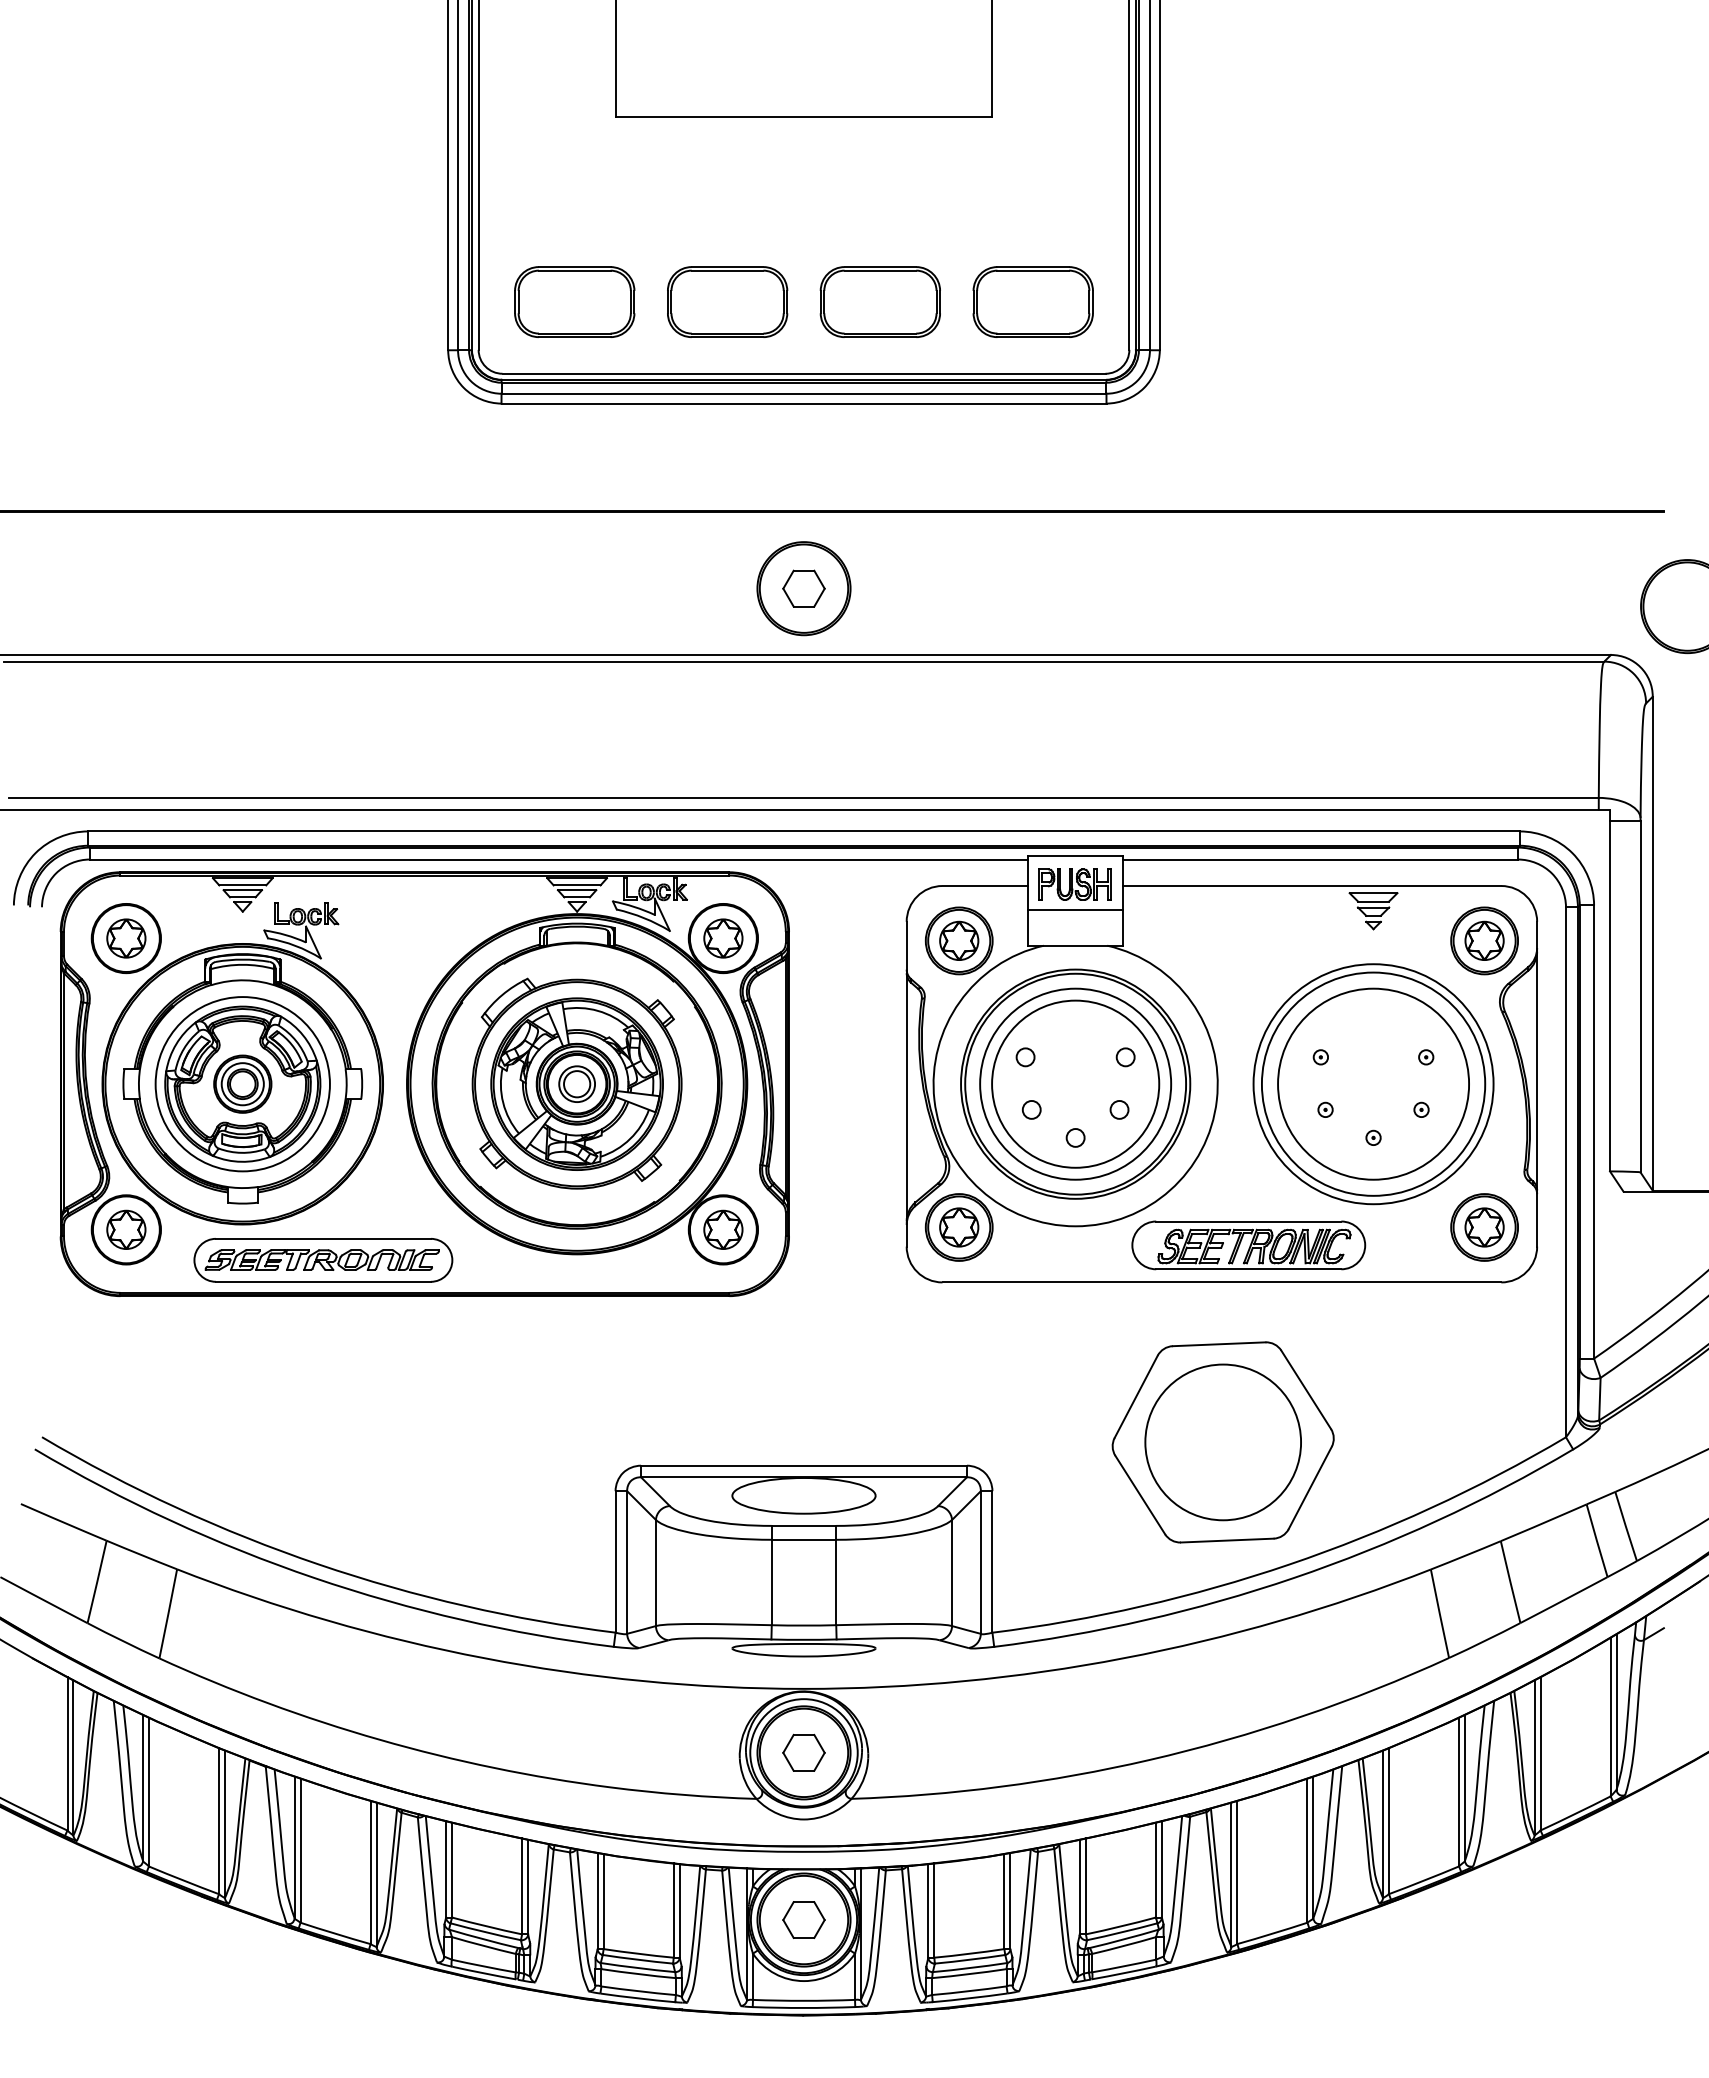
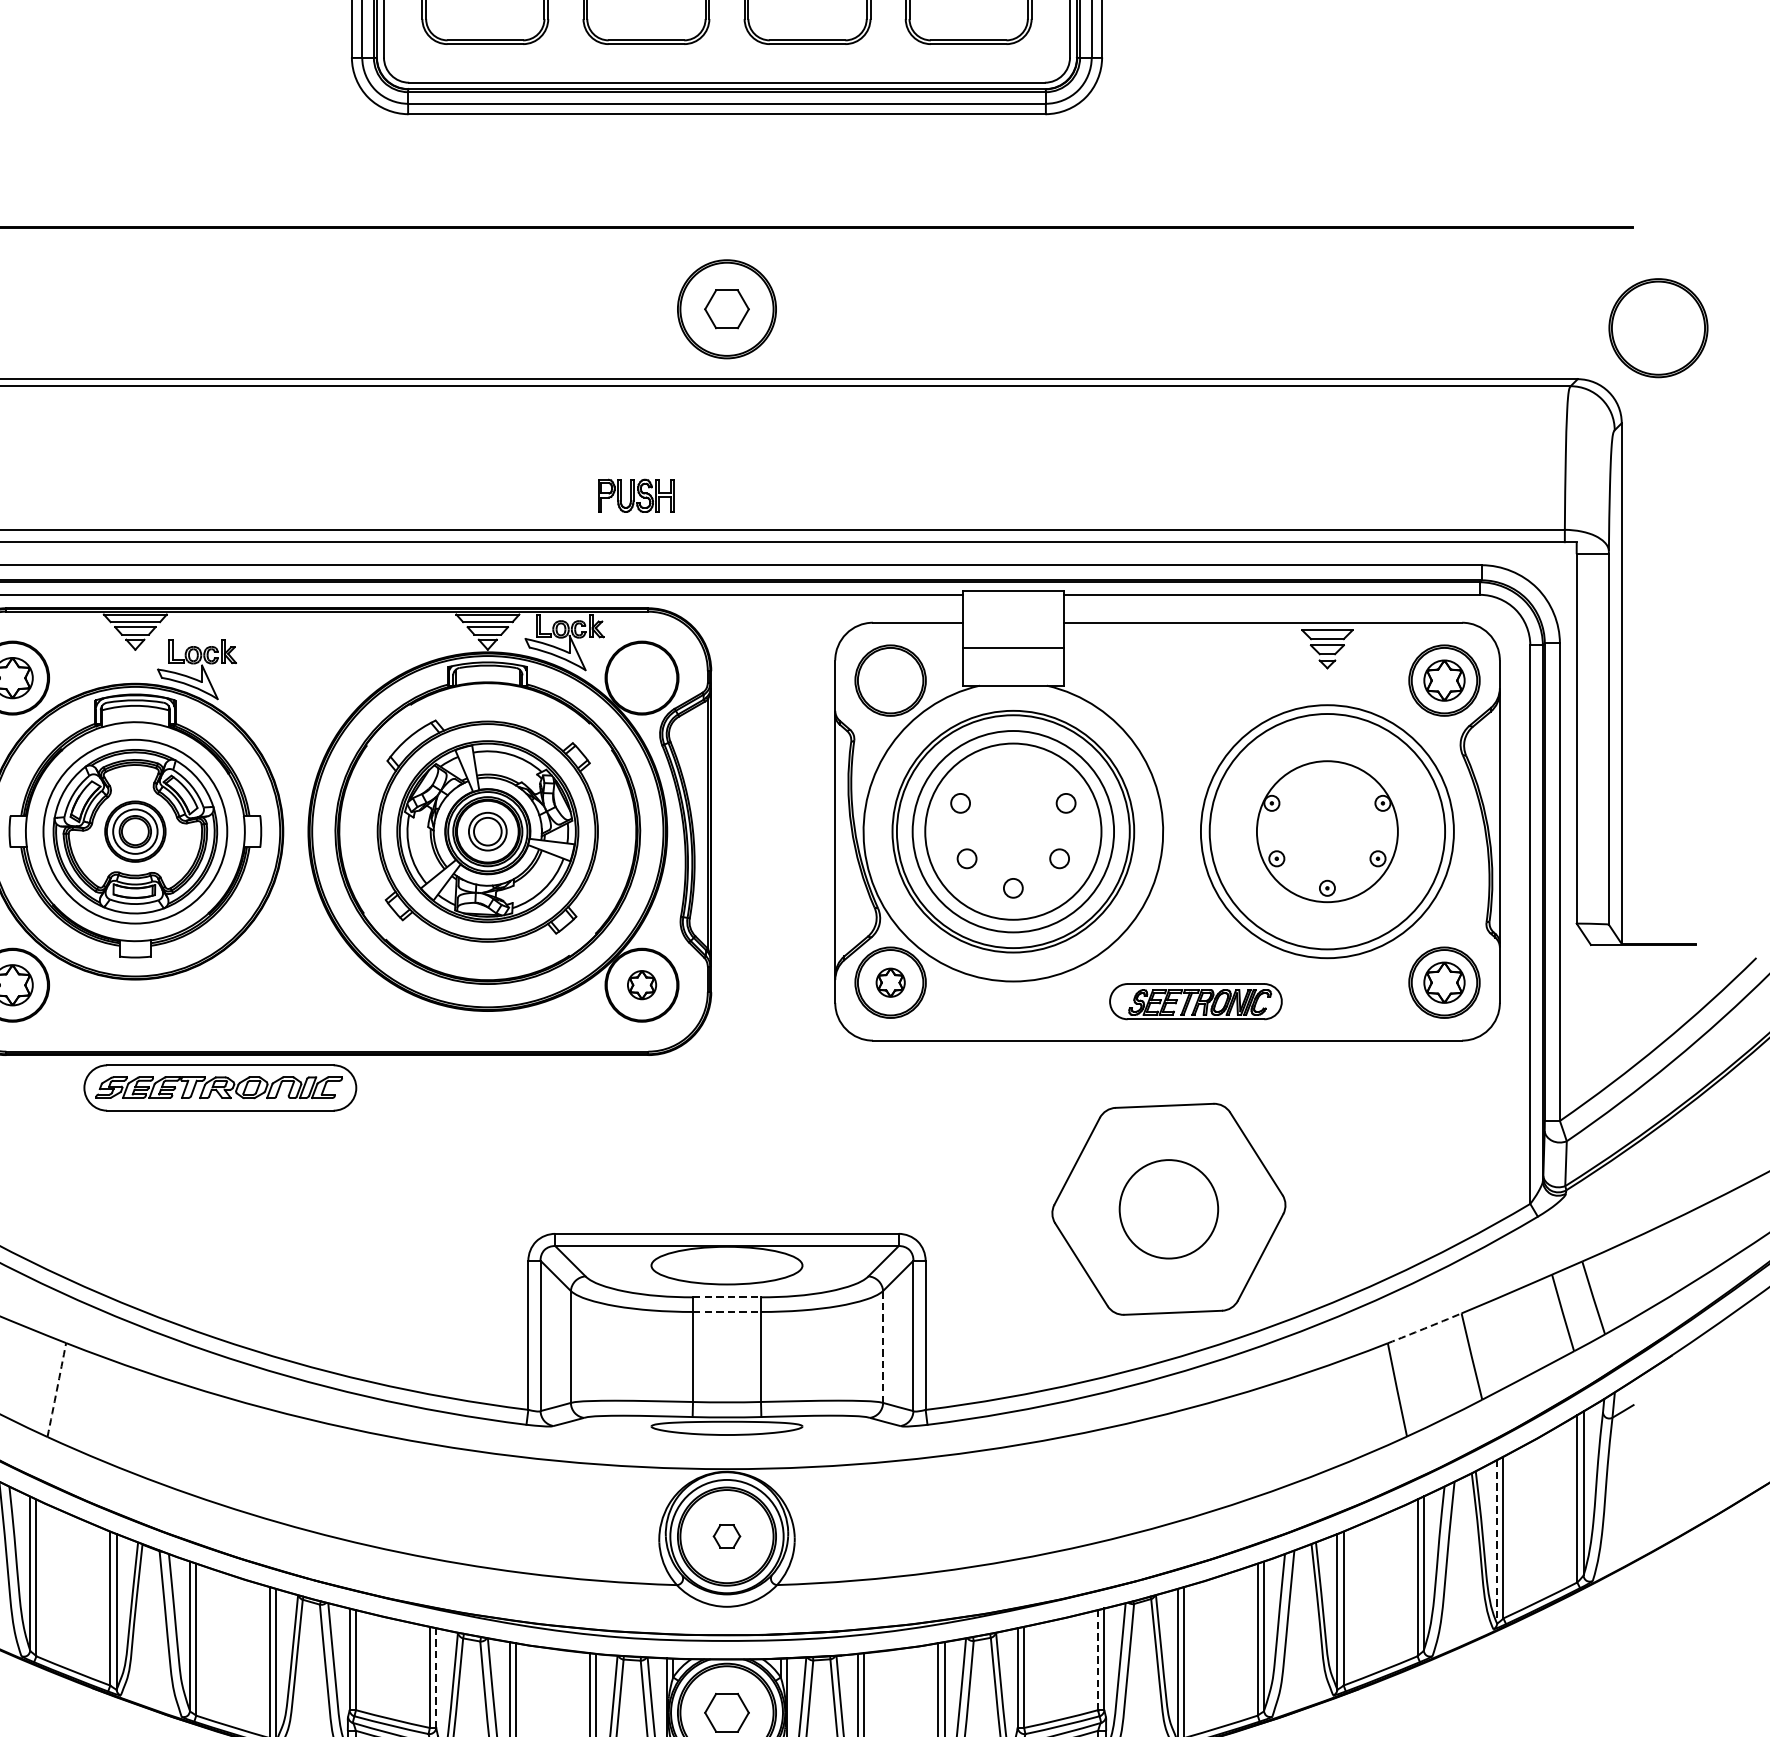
part: (1074, 884) -> (635, 495), moved
part: (723, 938) -> (642, 678), removed
part: (959, 940) -> (890, 680), removed
circle: (1373, 1083) -> (1327, 830), size x0.7
part: (959, 1227) -> (890, 982), size x0.7
part: (723, 1229) -> (642, 984), size x0.7
part: (1248, 1245) -> (1195, 1001), size x0.7
part: (323, 1260) -> (220, 1088), moved
circle: (1223, 1442) -> (1169, 1209), size x0.6
line: (804, 1525) -> (727, 1296), solid -> dashed
line: (804, 1539) -> (727, 1311), solid -> dashed
arc: (1465, 1555) -> (1424, 1328), solid -> dashed
line: (952, 1572) -> (883, 1346), solid -> dashed
arc: (168, 1613) -> (57, 1389), solid -> dashed
part: (803, 1752) -> (726, 1536), size x0.6
line: (1534, 1757) -> (1497, 1541), solid -> dashed
line: (1155, 1870) -> (1097, 1660), solid -> dashed
line: (528, 1886) -> (436, 1677), solid -> dashed

